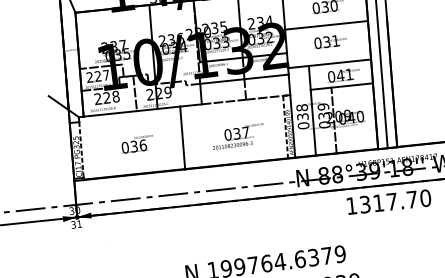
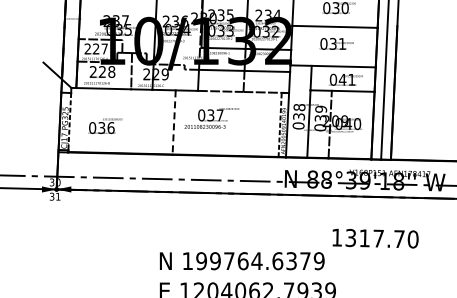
text: (237, 136) -> (211, 118), moved
line: (183, 138) -> (174, 123), solid -> dashed
text: (137, 143) -> (105, 125), moved
text: (389, 202) -> (375, 238), moved

